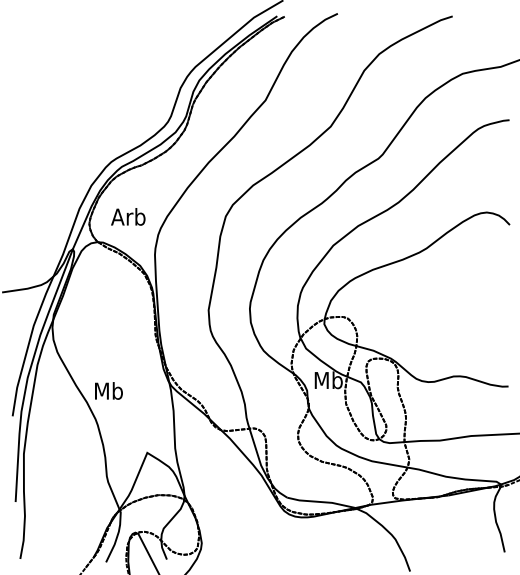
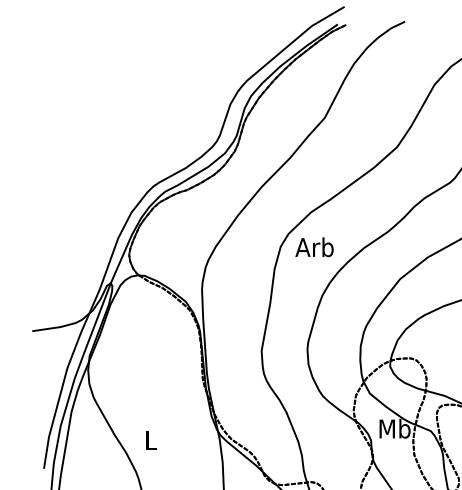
text: (128, 216) -> (314, 246), moved
text: (108, 390) -> (150, 440), Mb -> L

